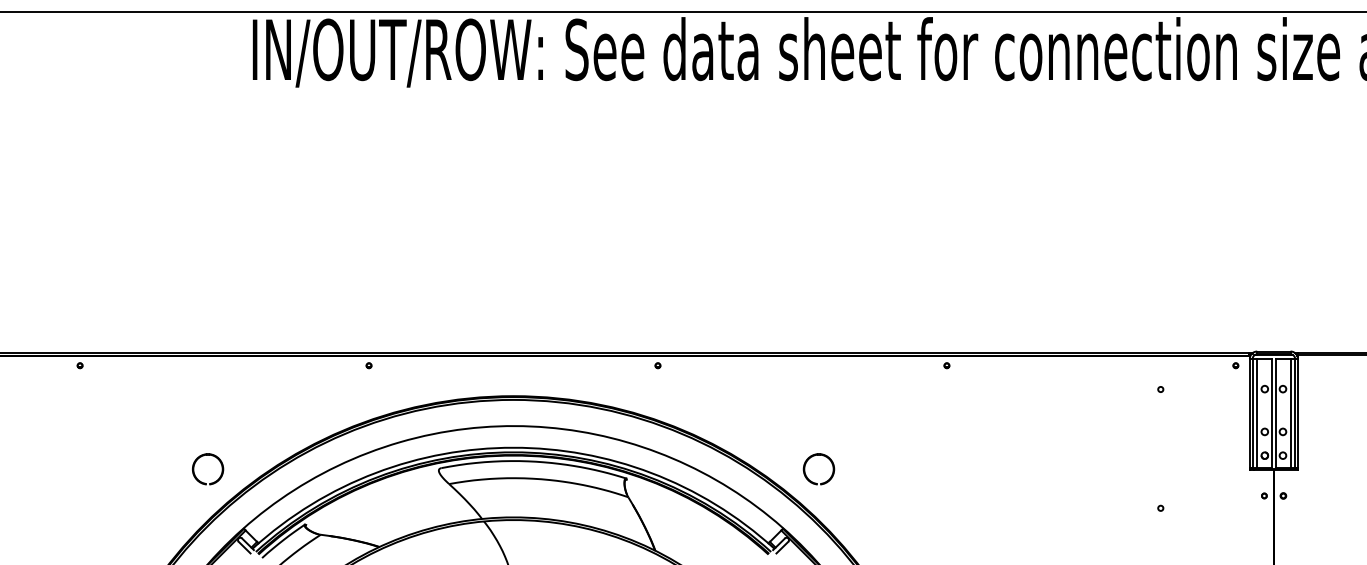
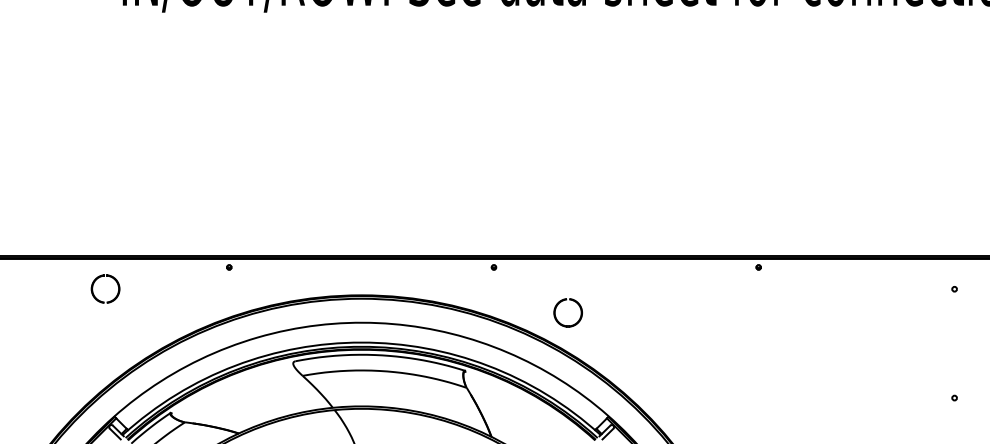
part: (806, 464) -> (556, 308), moved
part: (221, 469) -> (117, 289), moved

